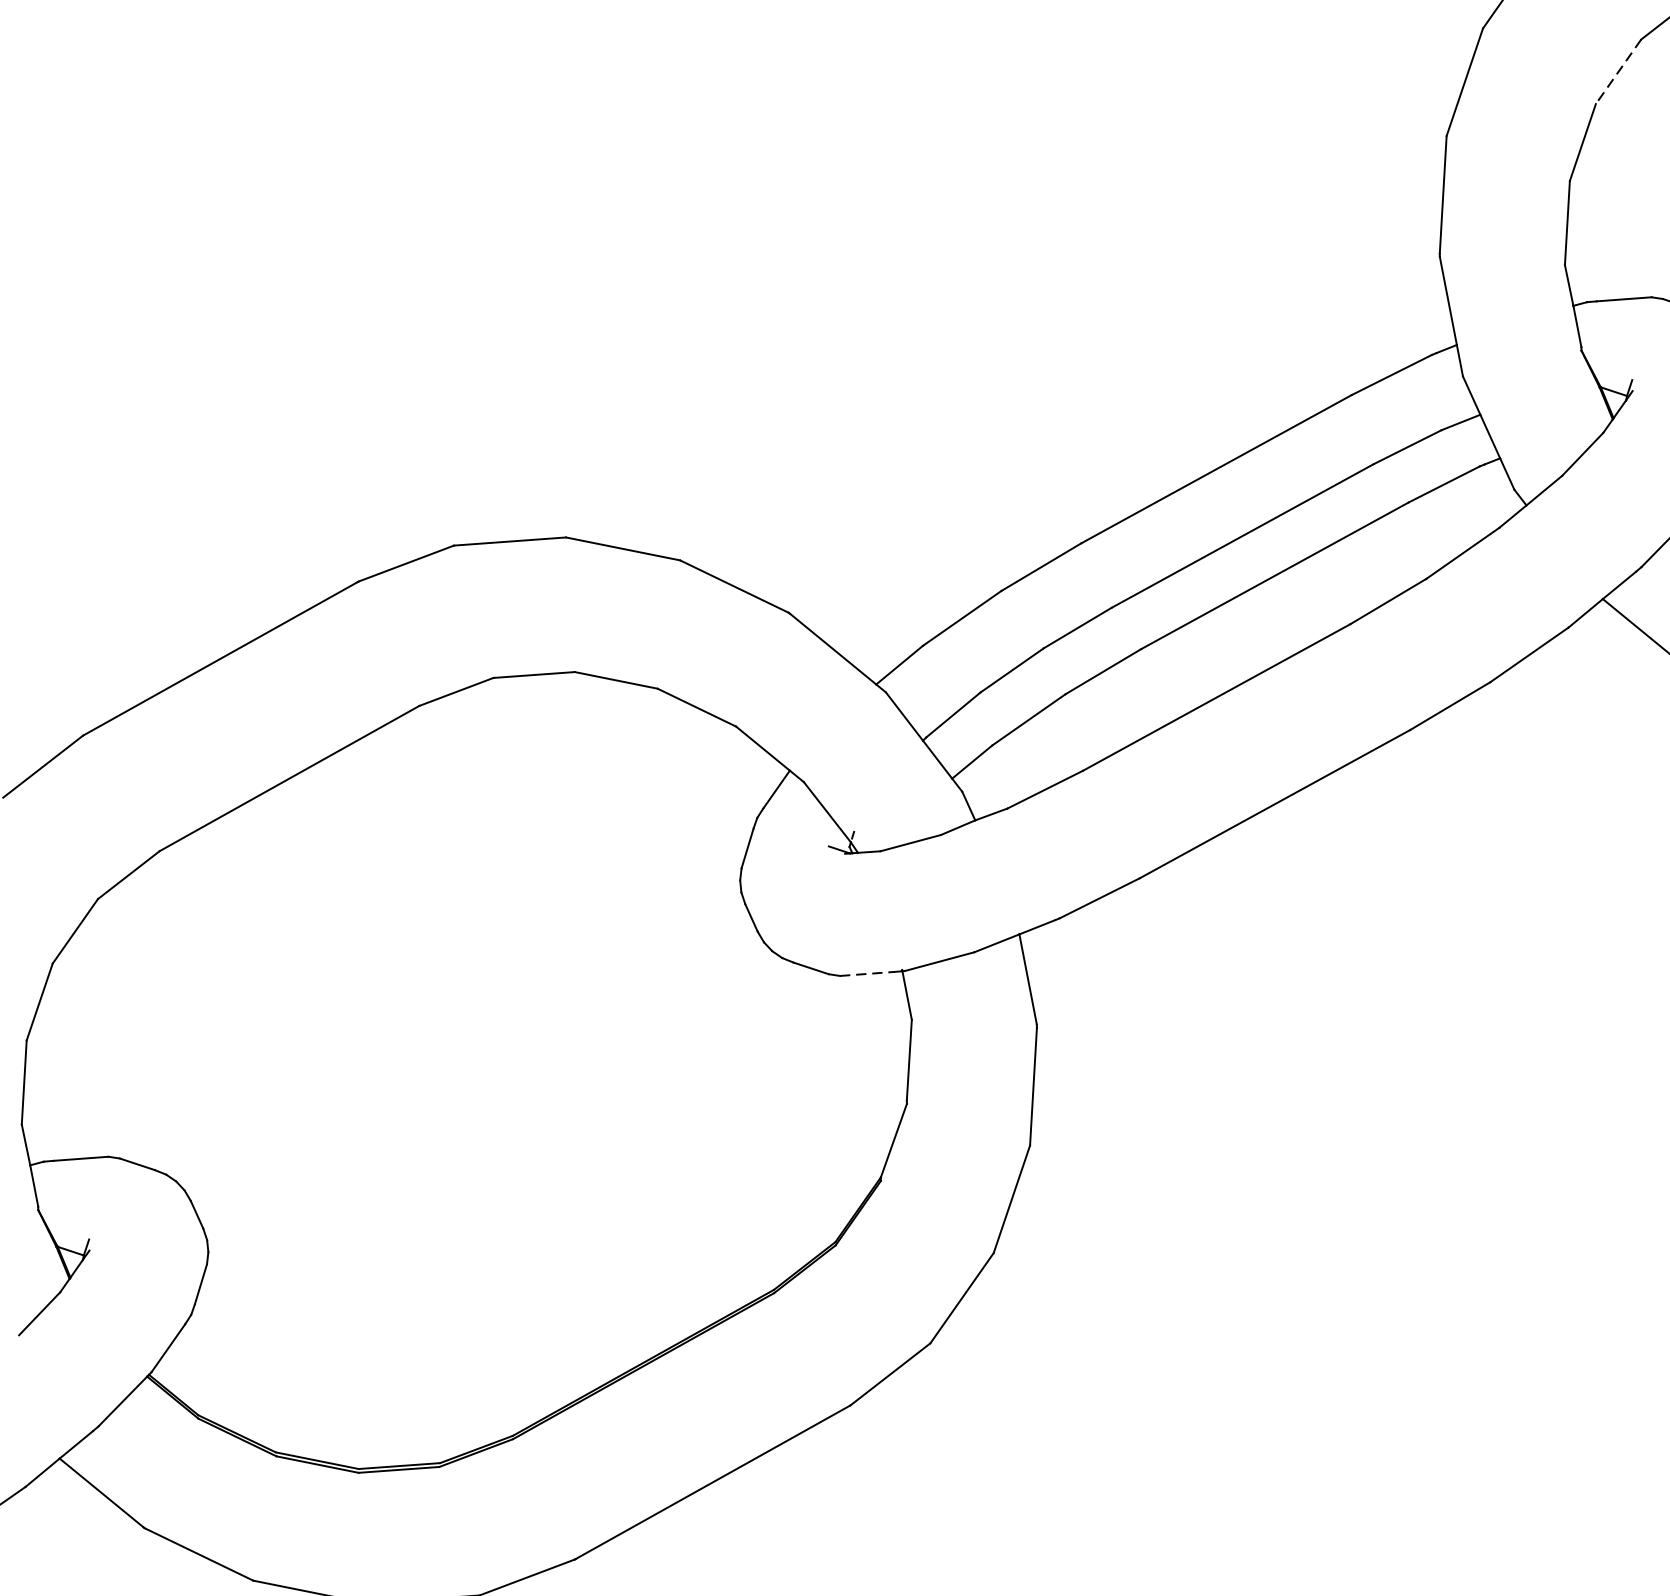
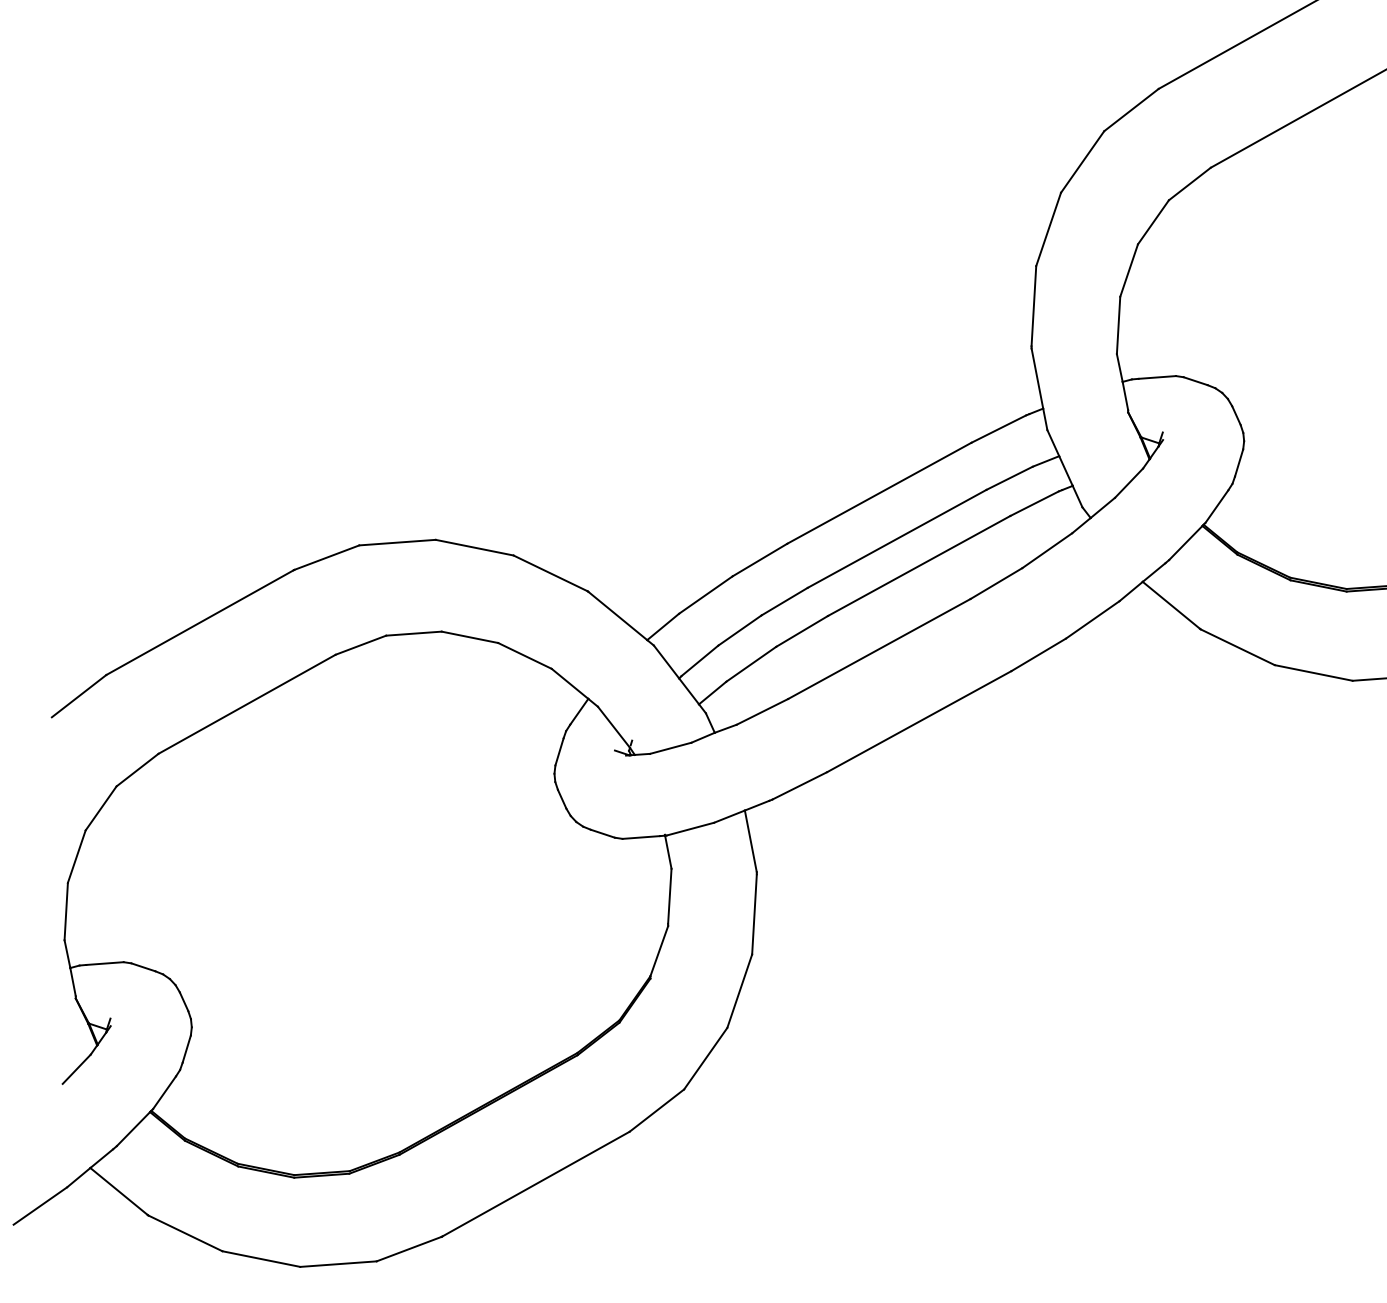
line: (1618, 72) -> (1153, 222), dashed -> solid
line: (867, 973) -> (641, 837), dashed -> solid

